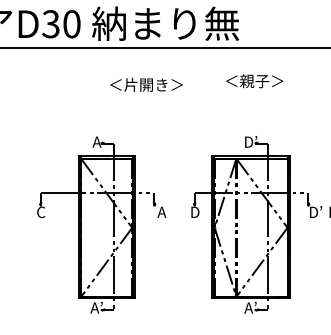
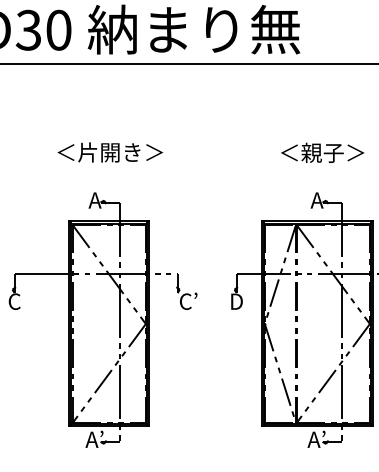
text: (254, 81) -> (322, 153), moved
text: (146, 84) -> (110, 151), moved
text: (251, 141) -> (317, 199), D’ -> A
text: (161, 212) -> (188, 301), A -> C’

